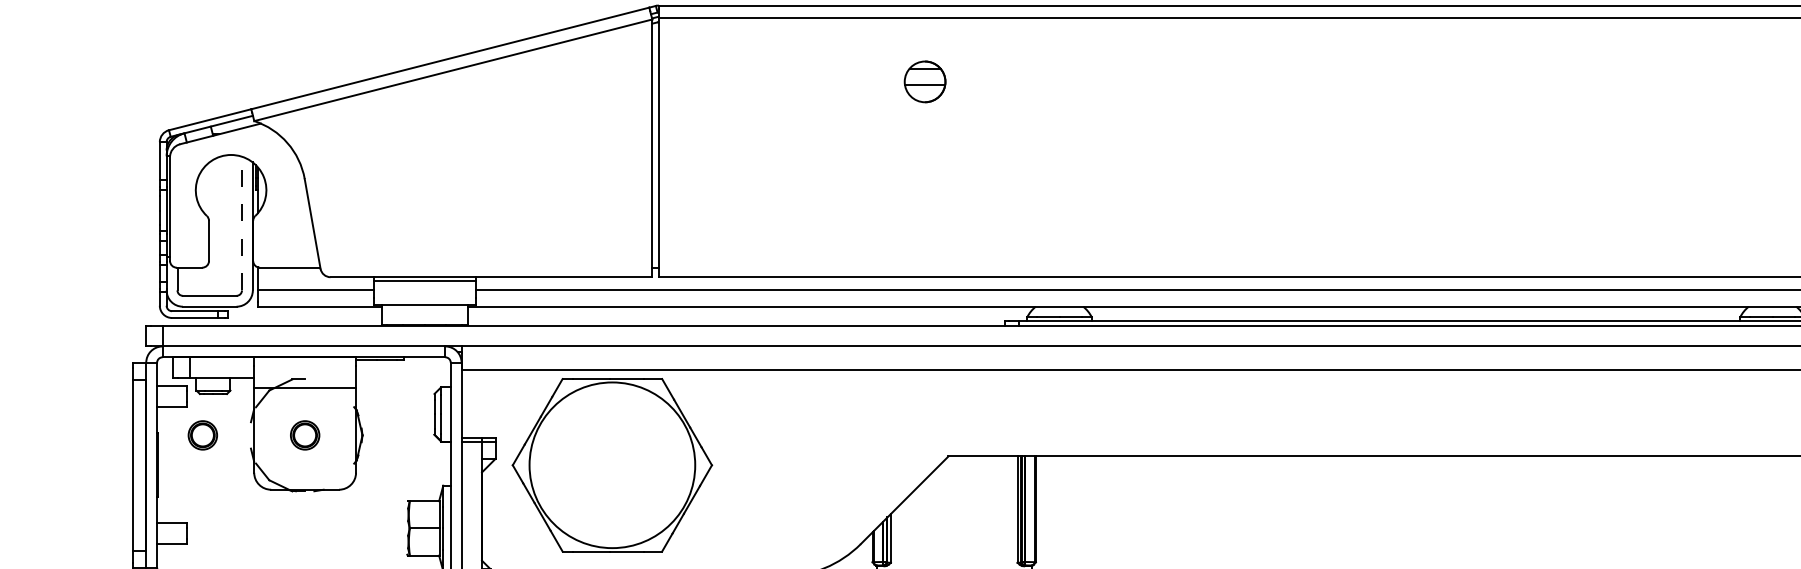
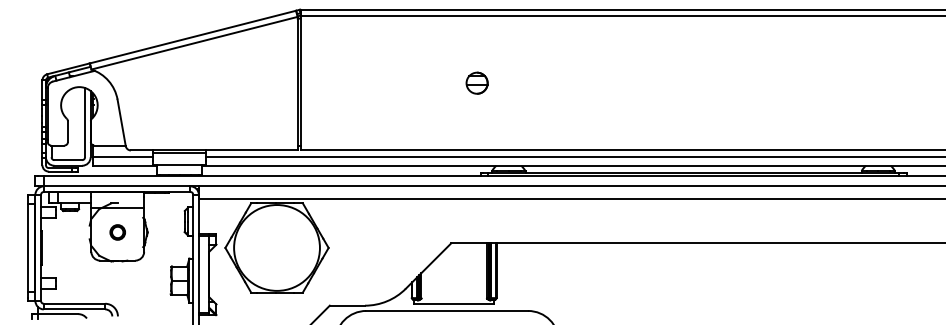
part: (923, 80) -> (476, 82), moved
line: (242, 223) -> (85, 122), dashed -> solid
circle: (202, 435) -> (64, 232), removed

